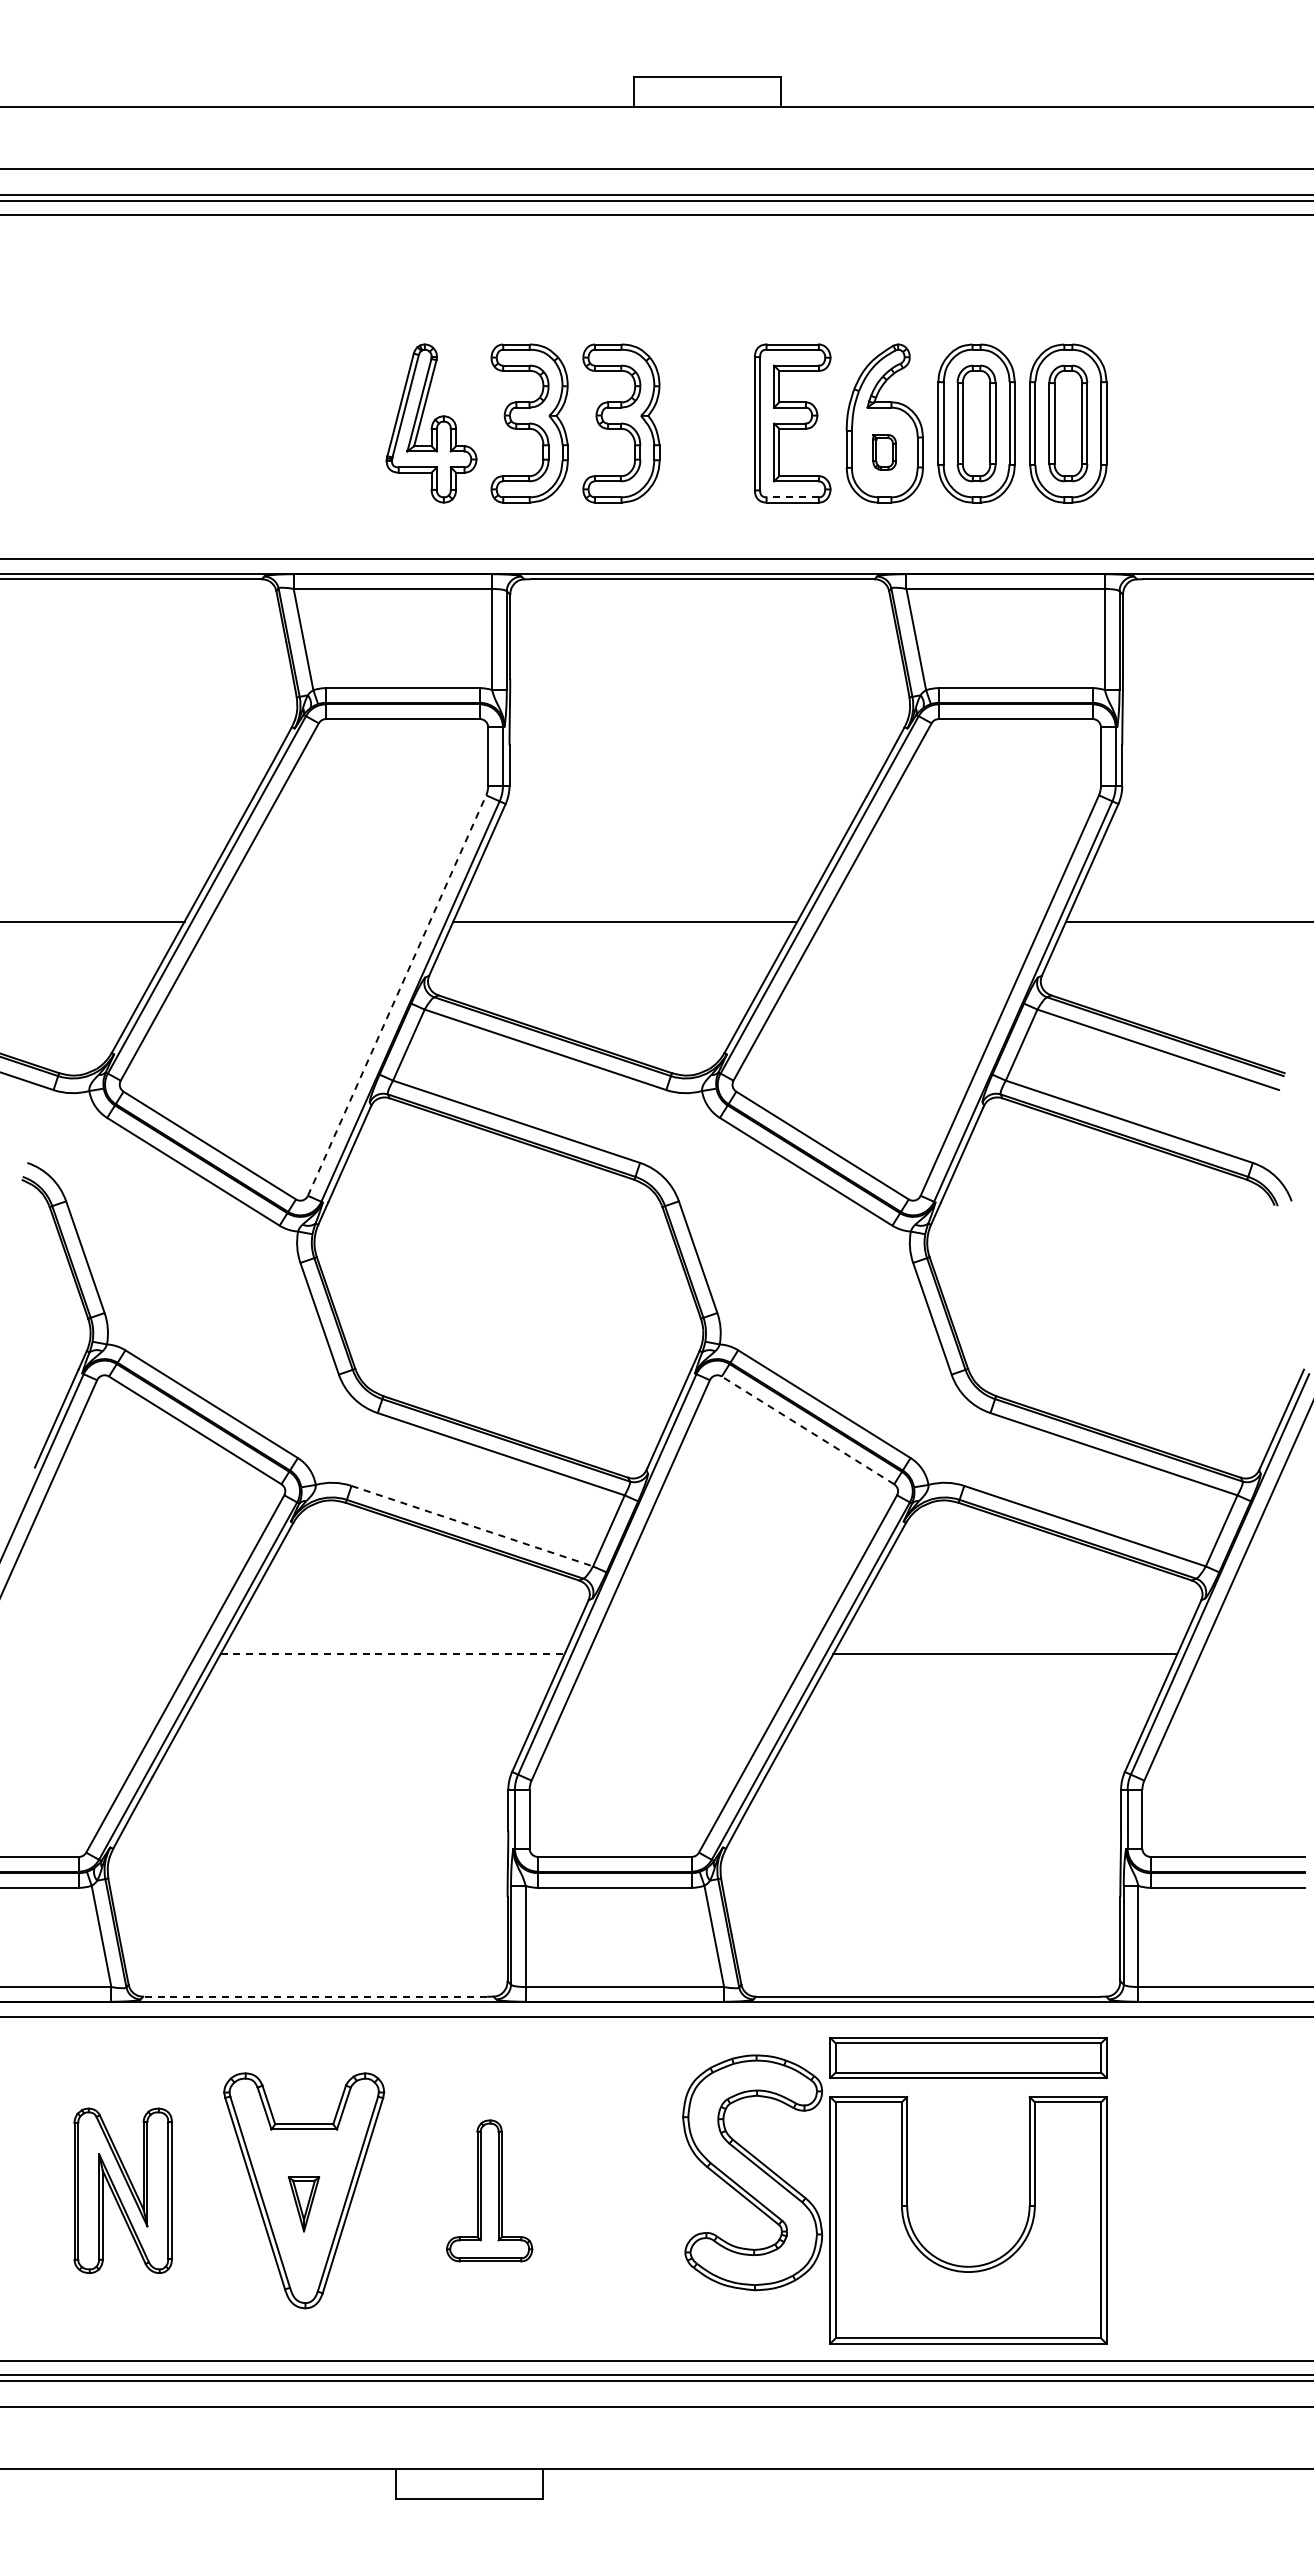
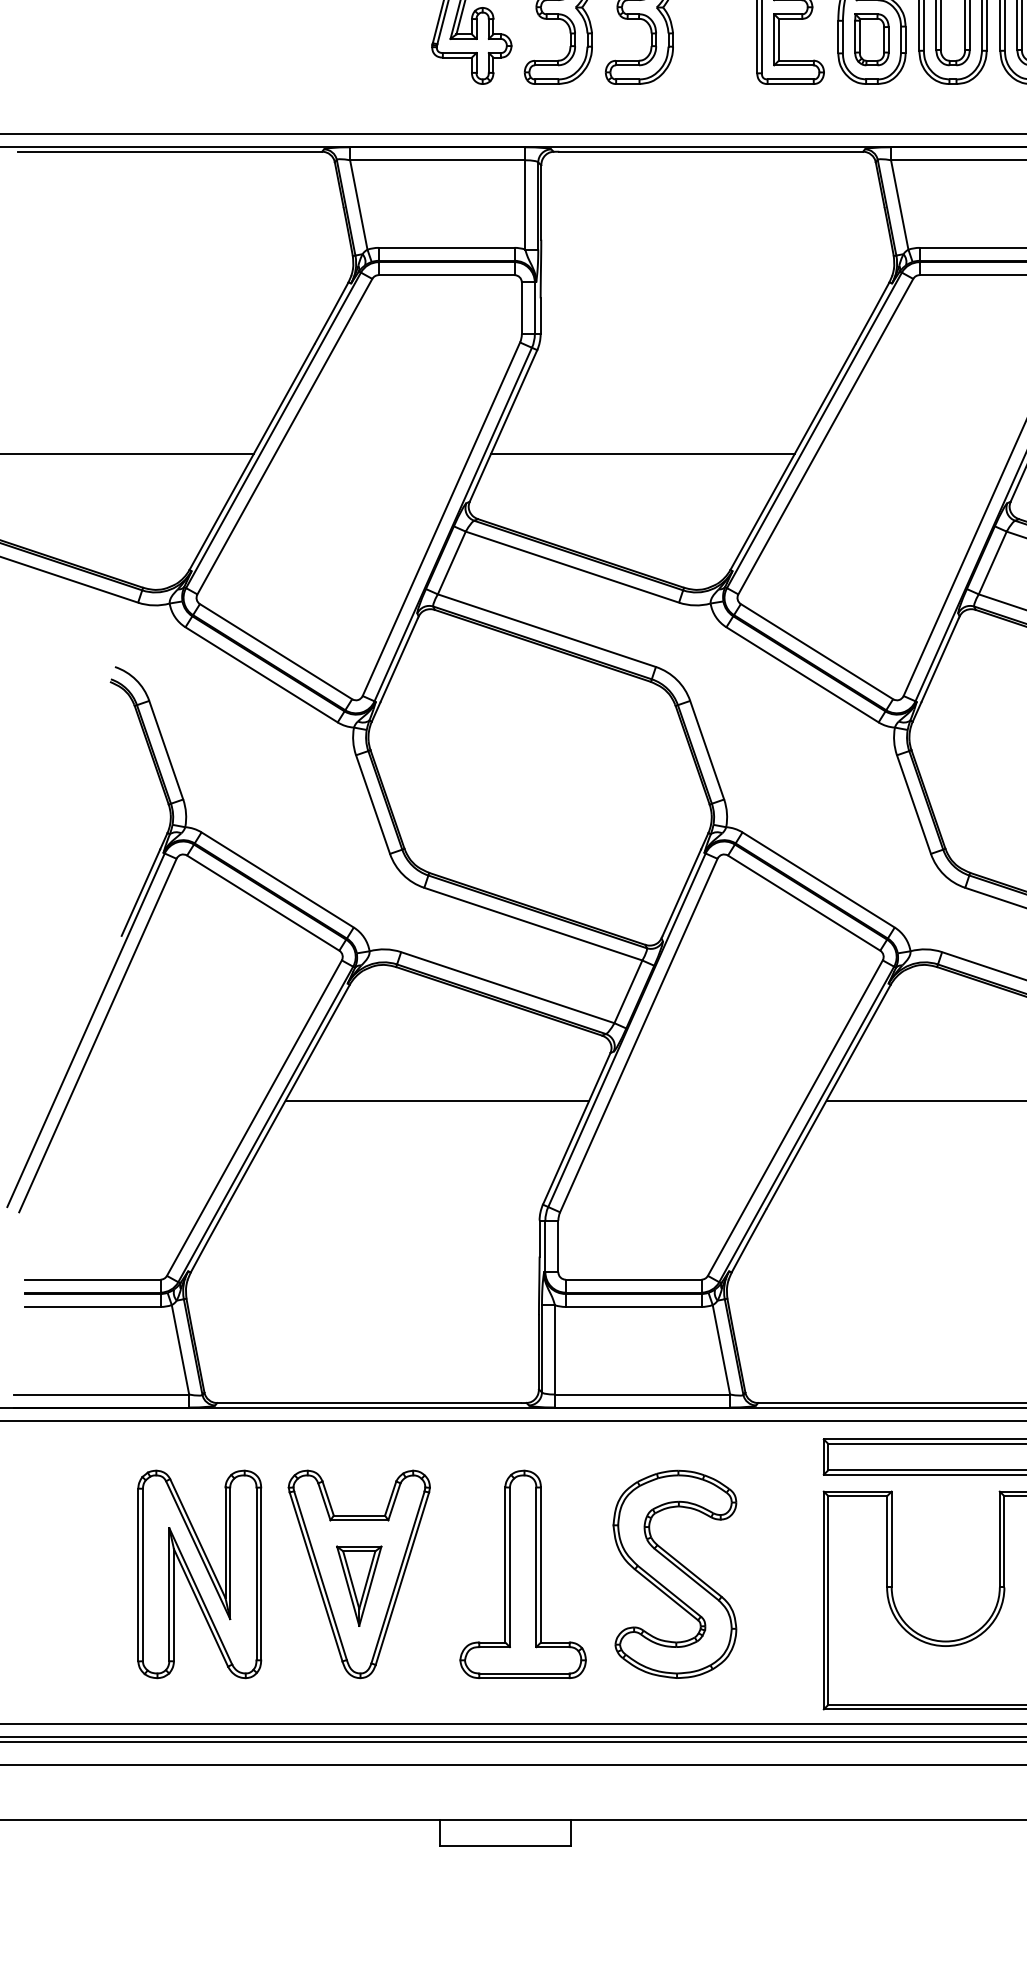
part: (884, 452) -> (871, 39), size x1.67
line: (792, 497) -> (790, 79), dashed -> solid
line: (397, 995) -> (441, 519), dashed -> solid
line: (808, 1430) -> (804, 903), dashed -> solid
line: (472, 1526) -> (507, 987), dashed -> solid
line: (393, 1654) -> (438, 1100), dashed -> solid
line: (314, 1996) -> (368, 1402), dashed -> solid
part: (752, 2172) -> (674, 1574), moved
part: (122, 2190) -> (198, 1574), size x1.43
part: (489, 2190) -> (522, 1574), size x1.67
part: (303, 2204) -> (358, 1586), size x1.67

